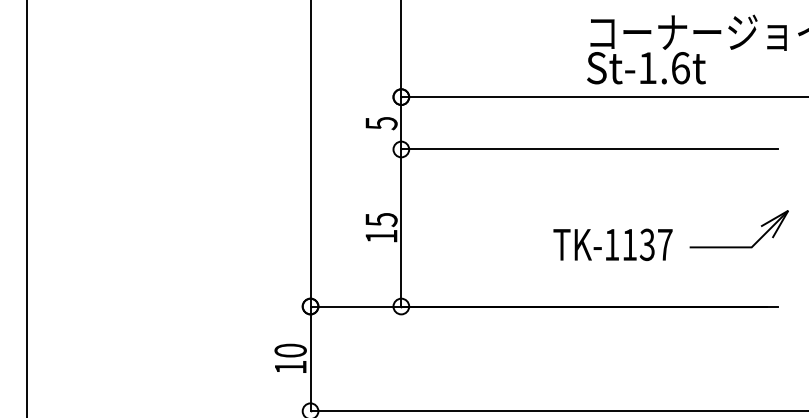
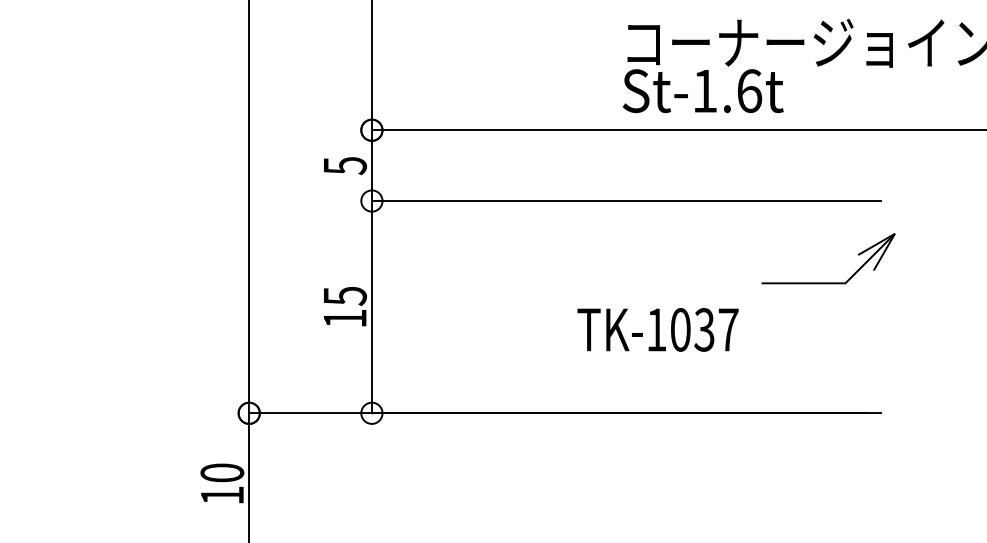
text: (629, 244) -> (680, 329), TK-1137 -> TK-1037
part: (738, 246) -> (827, 282), moved

